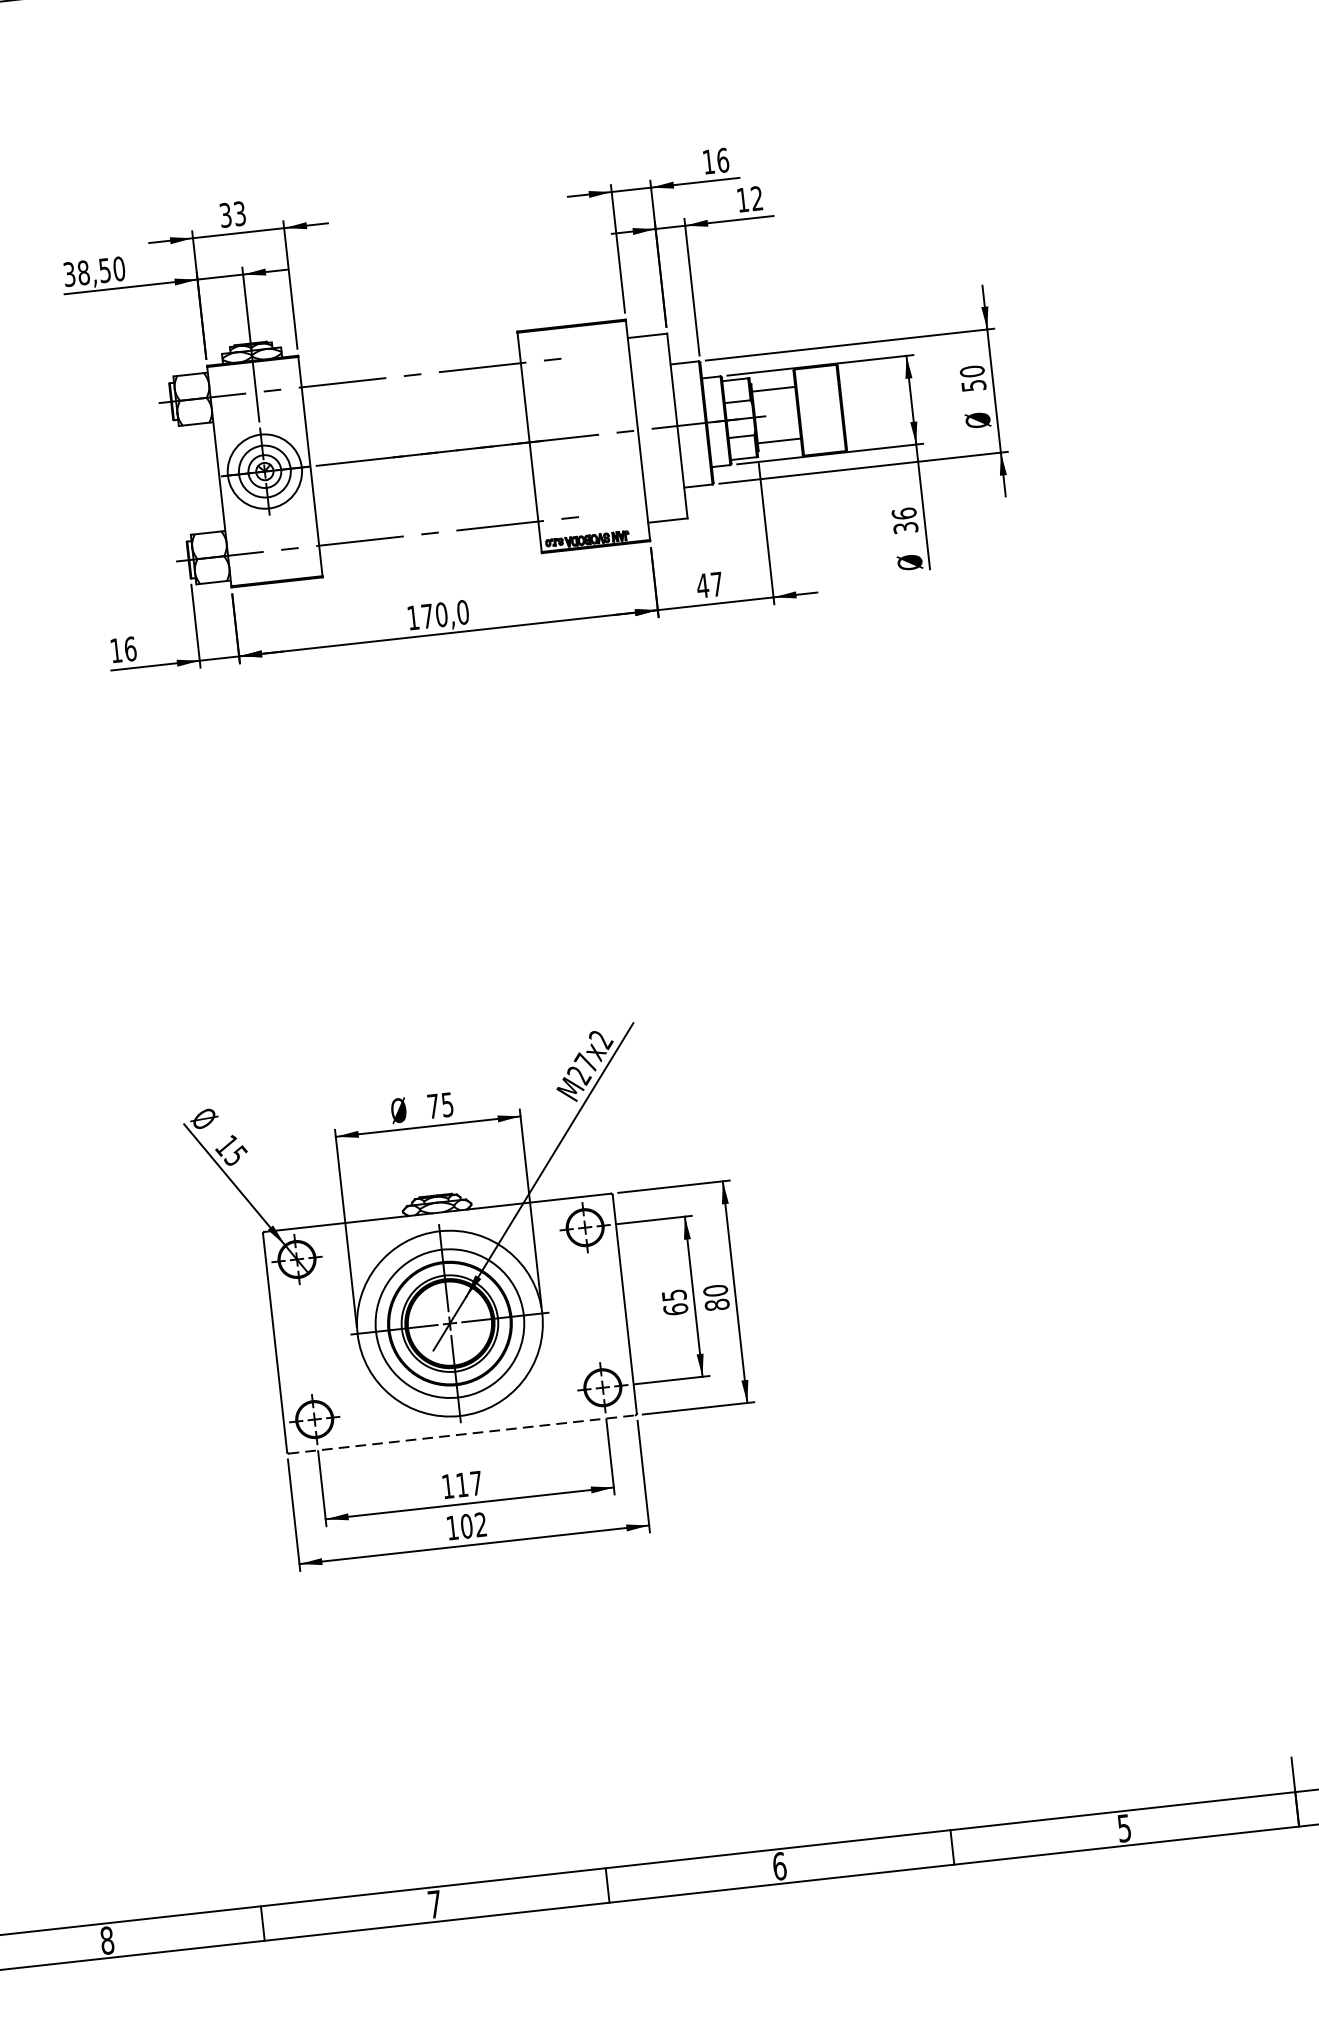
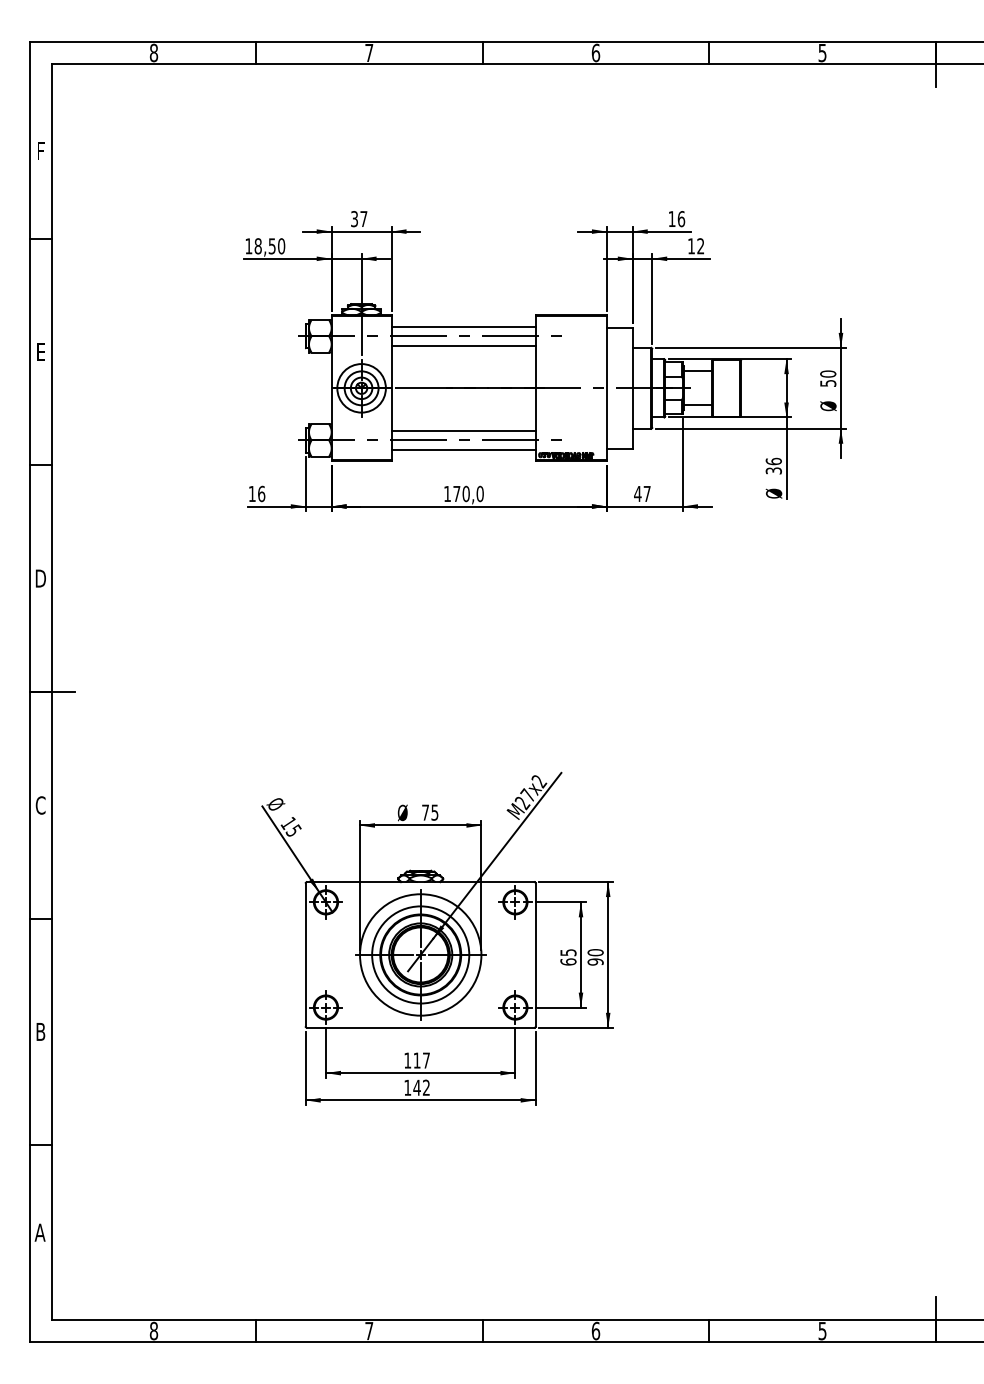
text: (239, 214) -> (363, 219), 33 -> 37
text: (68, 274) -> (248, 246), 38,50 -> 18,50
line: (409, 360) -> (463, 326), added
line: (412, 390) -> (463, 346), added
line: (426, 518) -> (463, 430), added
line: (430, 549) -> (463, 450), added
text: (716, 1304) -> (595, 961), 80 -> 90
line: (463, 1433) -> (421, 1027), dashed -> solid
text: (465, 1525) -> (416, 1087), 102 -> 142

